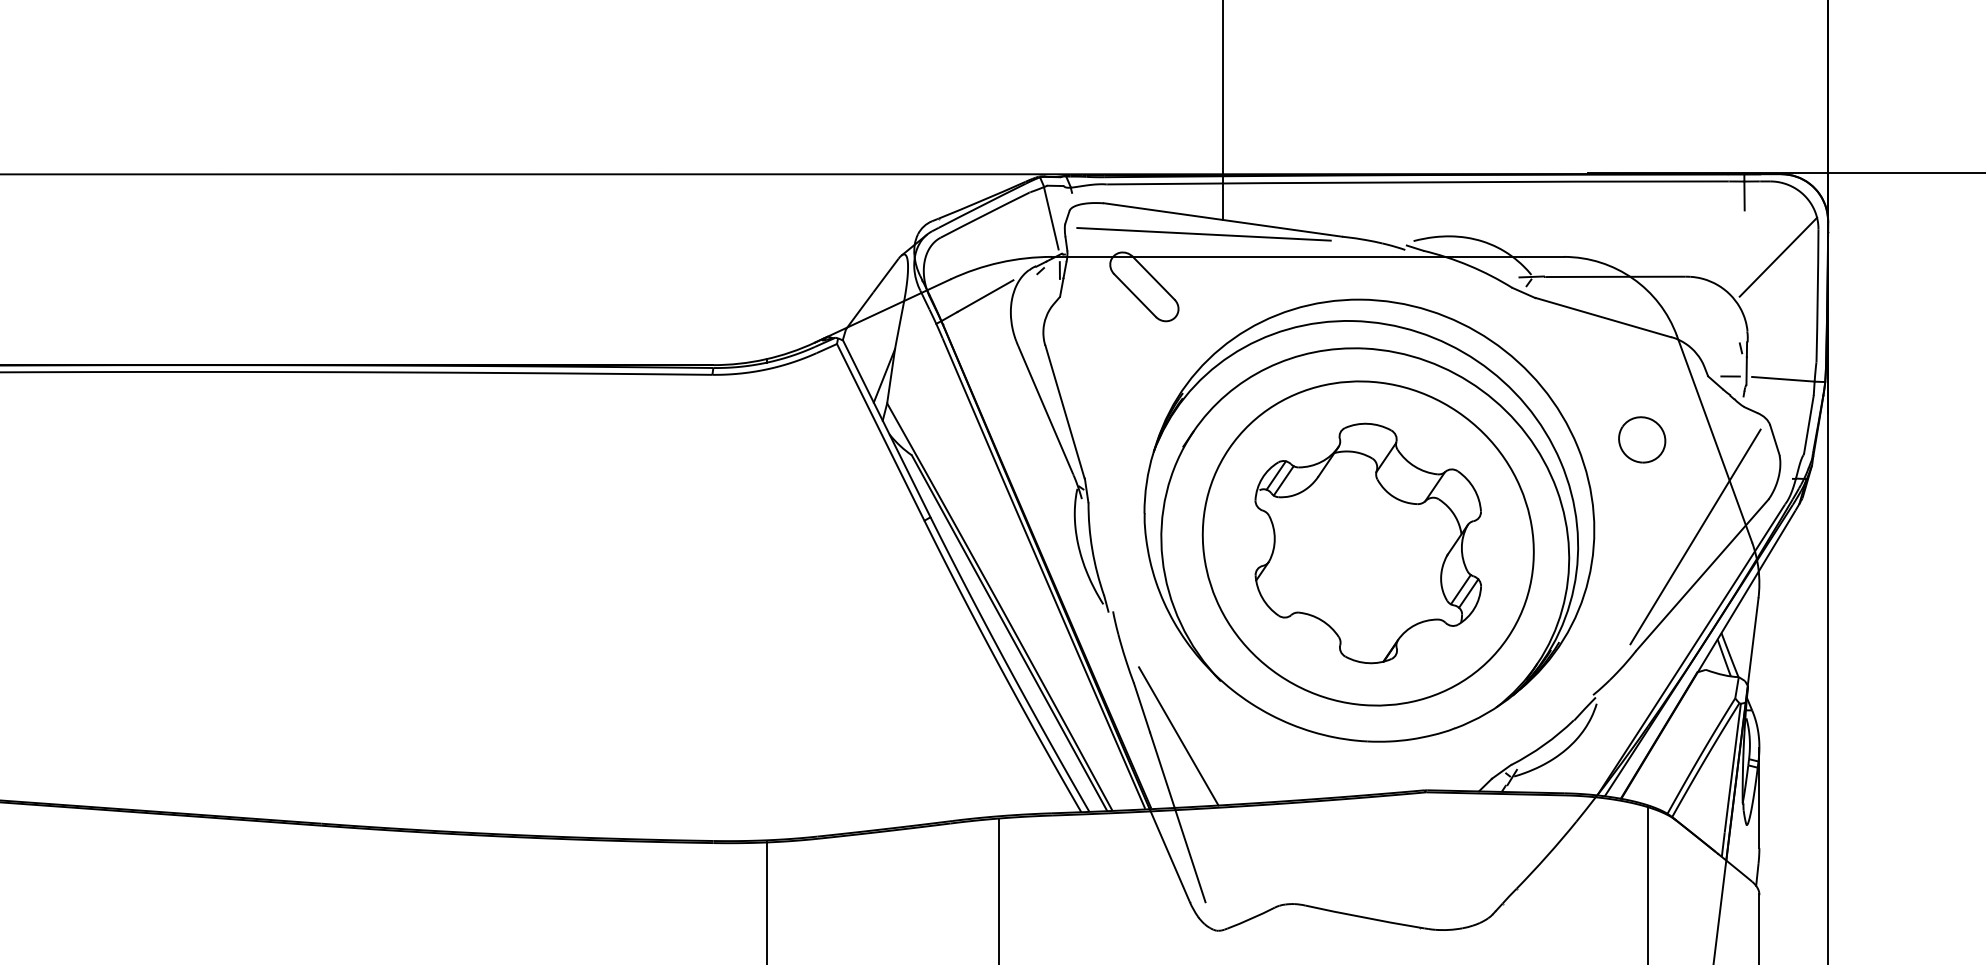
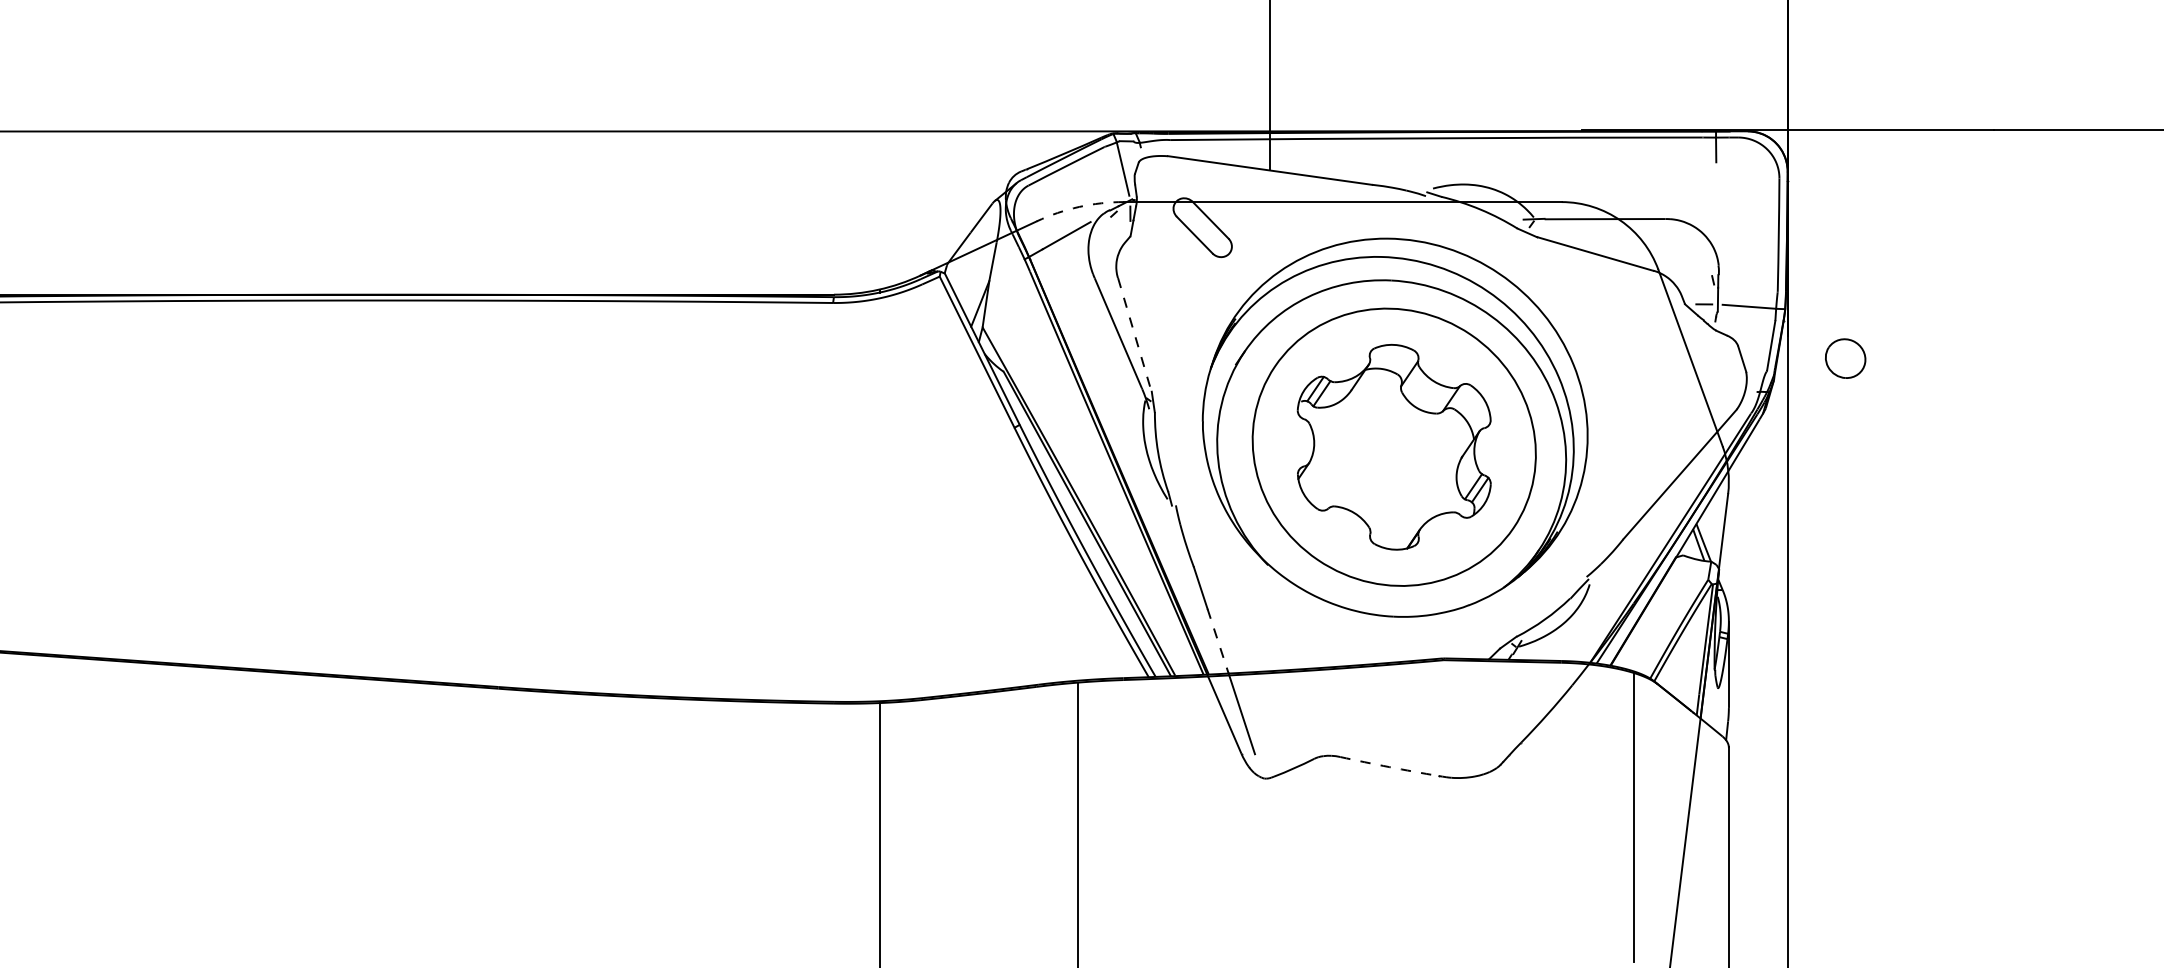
line: (1203, 234) -> (1253, 182), removed
line: (1778, 257) -> (1745, 202), removed
arc: (1000, 262) -> (1079, 206), solid -> dashed
line: (1064, 412) -> (1134, 335), solid -> dashed
part: (1642, 439) -> (1845, 358), moved
line: (1694, 536) -> (1673, 441), removed
line: (1179, 736) -> (1232, 612), removed
line: (1162, 770) -> (1218, 641), solid -> dashed
arc: (1362, 917) -> (1389, 767), solid -> dashed

